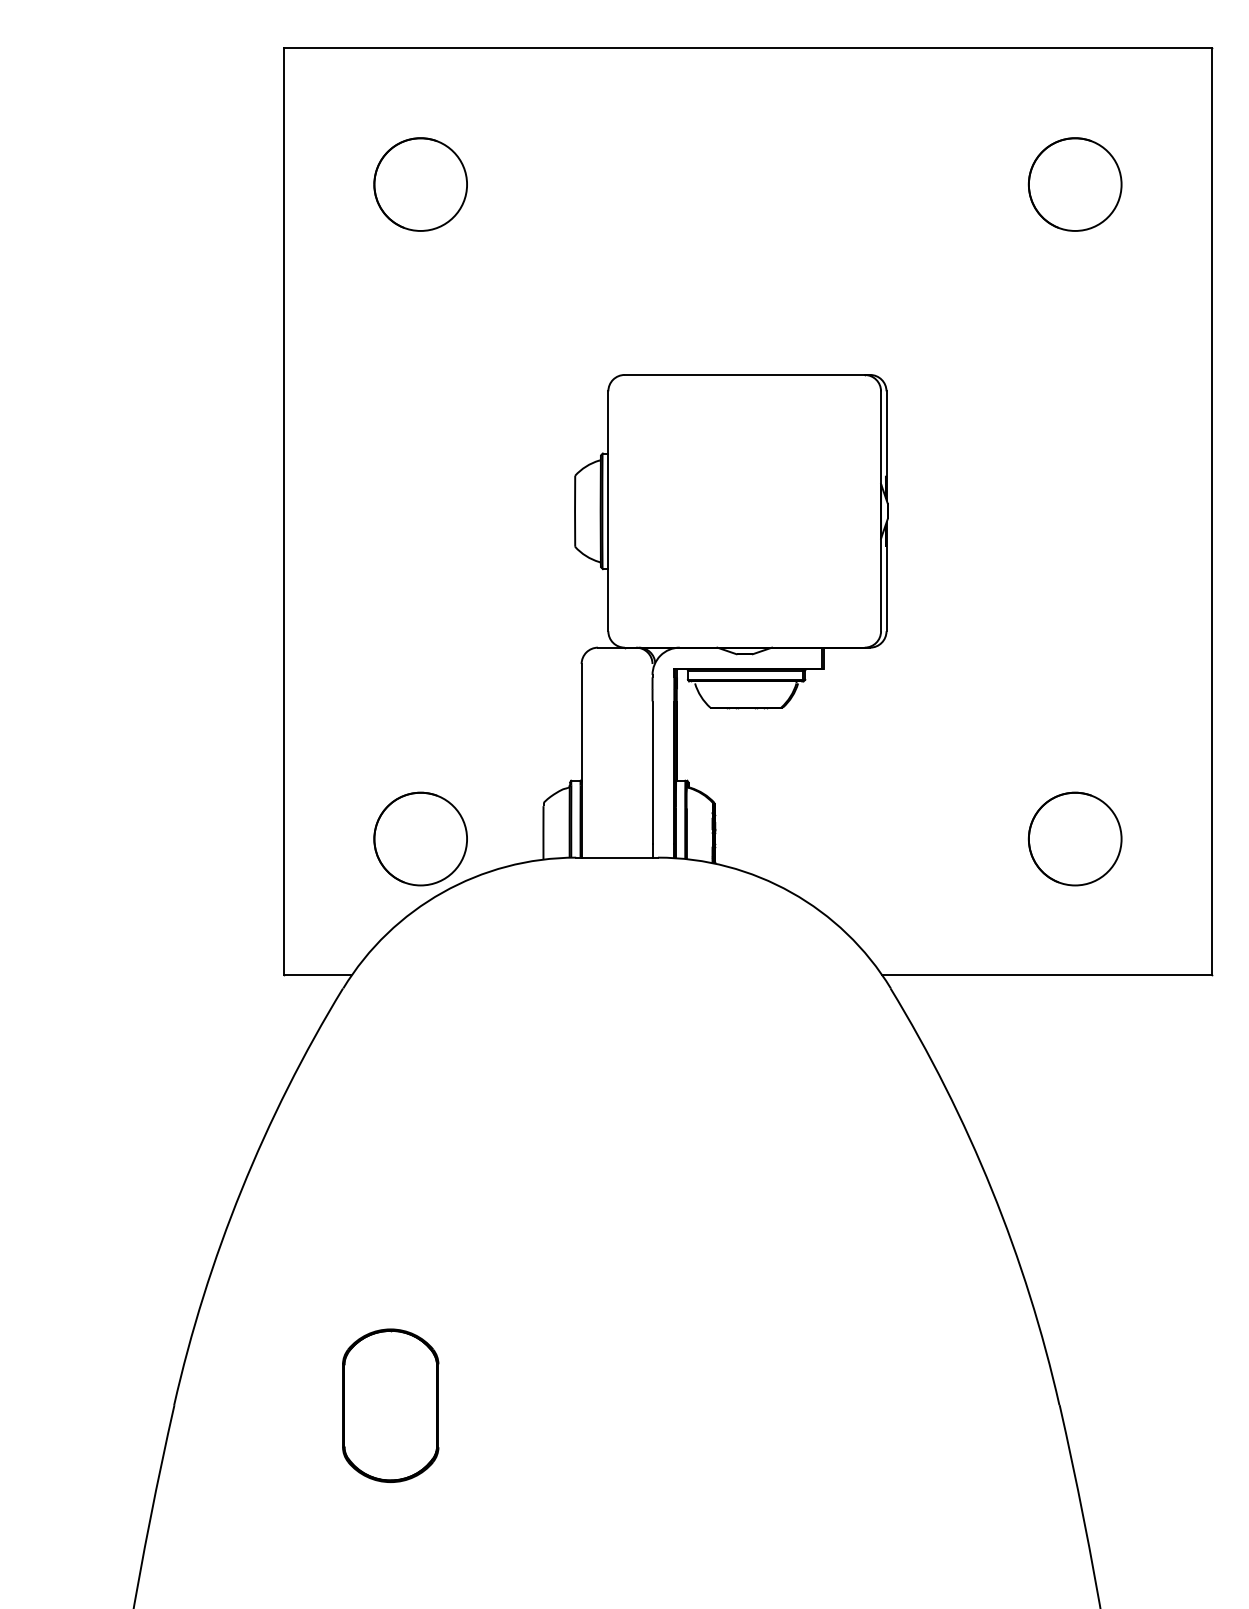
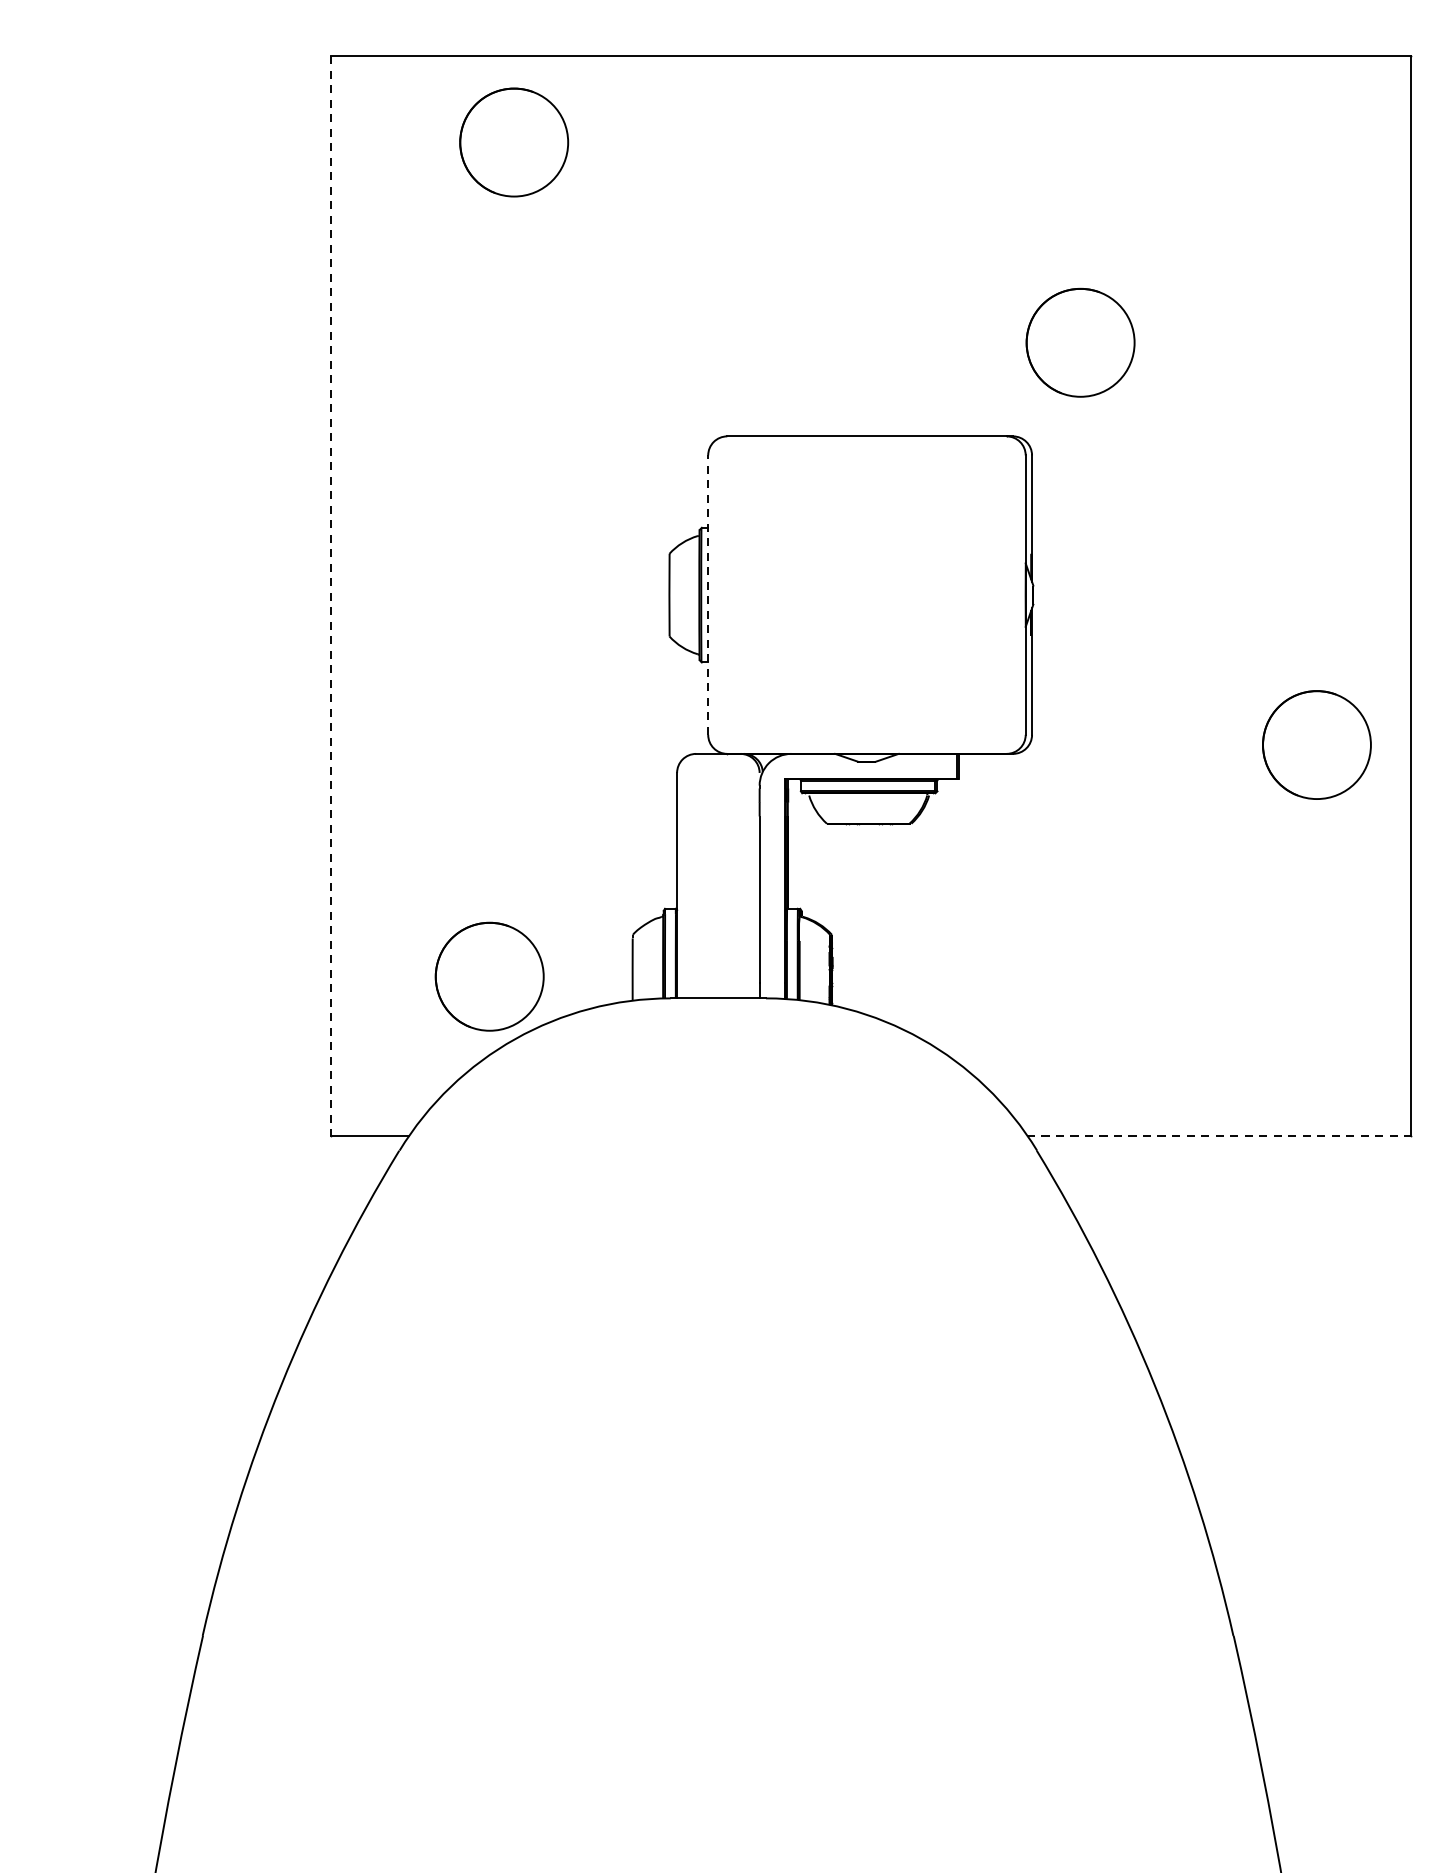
circle: (420, 184) -> (513, 142), moved
part: (1074, 184) -> (1079, 342), moved
line: (284, 511) -> (331, 595), solid -> dashed
line: (608, 511) -> (708, 595), solid -> dashed
part: (1074, 838) -> (1316, 744), moved
line: (1046, 975) -> (1218, 1135), solid -> dashed
part: (390, 1405) -> (454, 1636), removed

